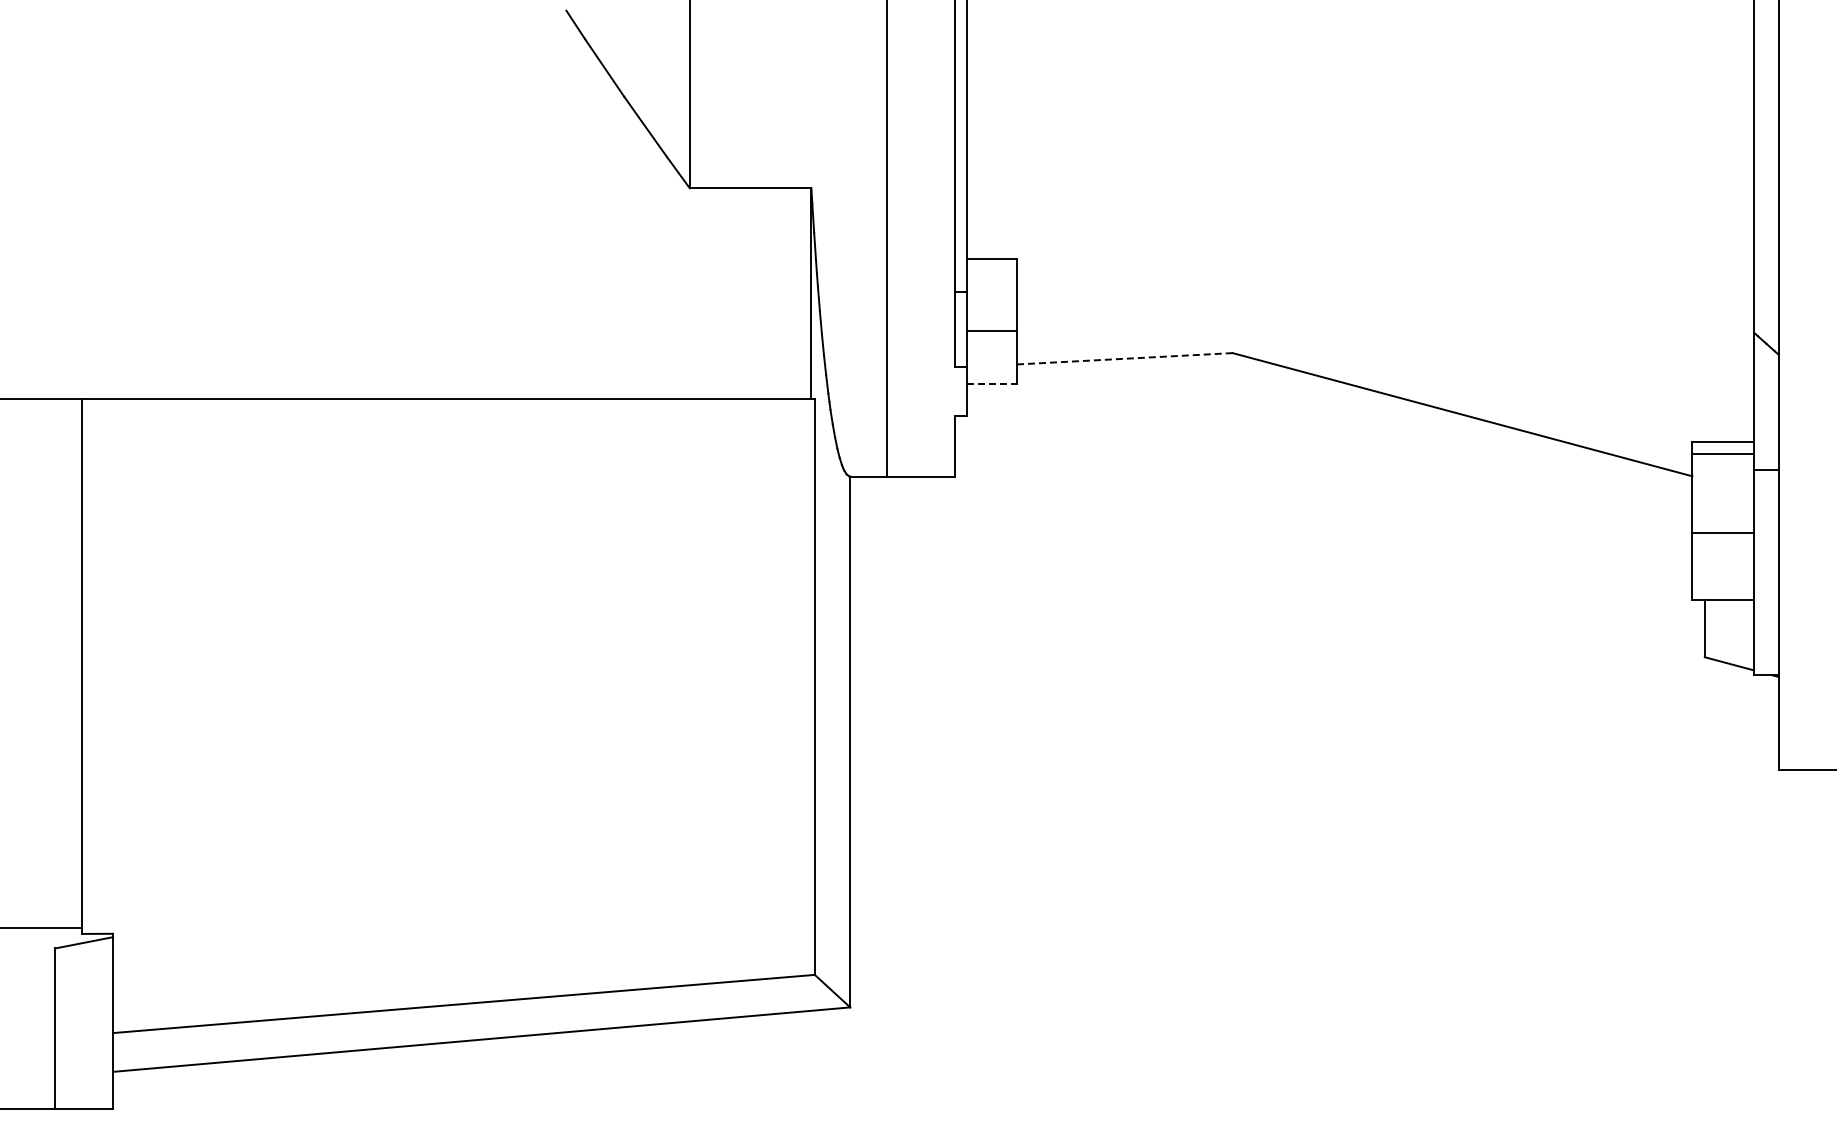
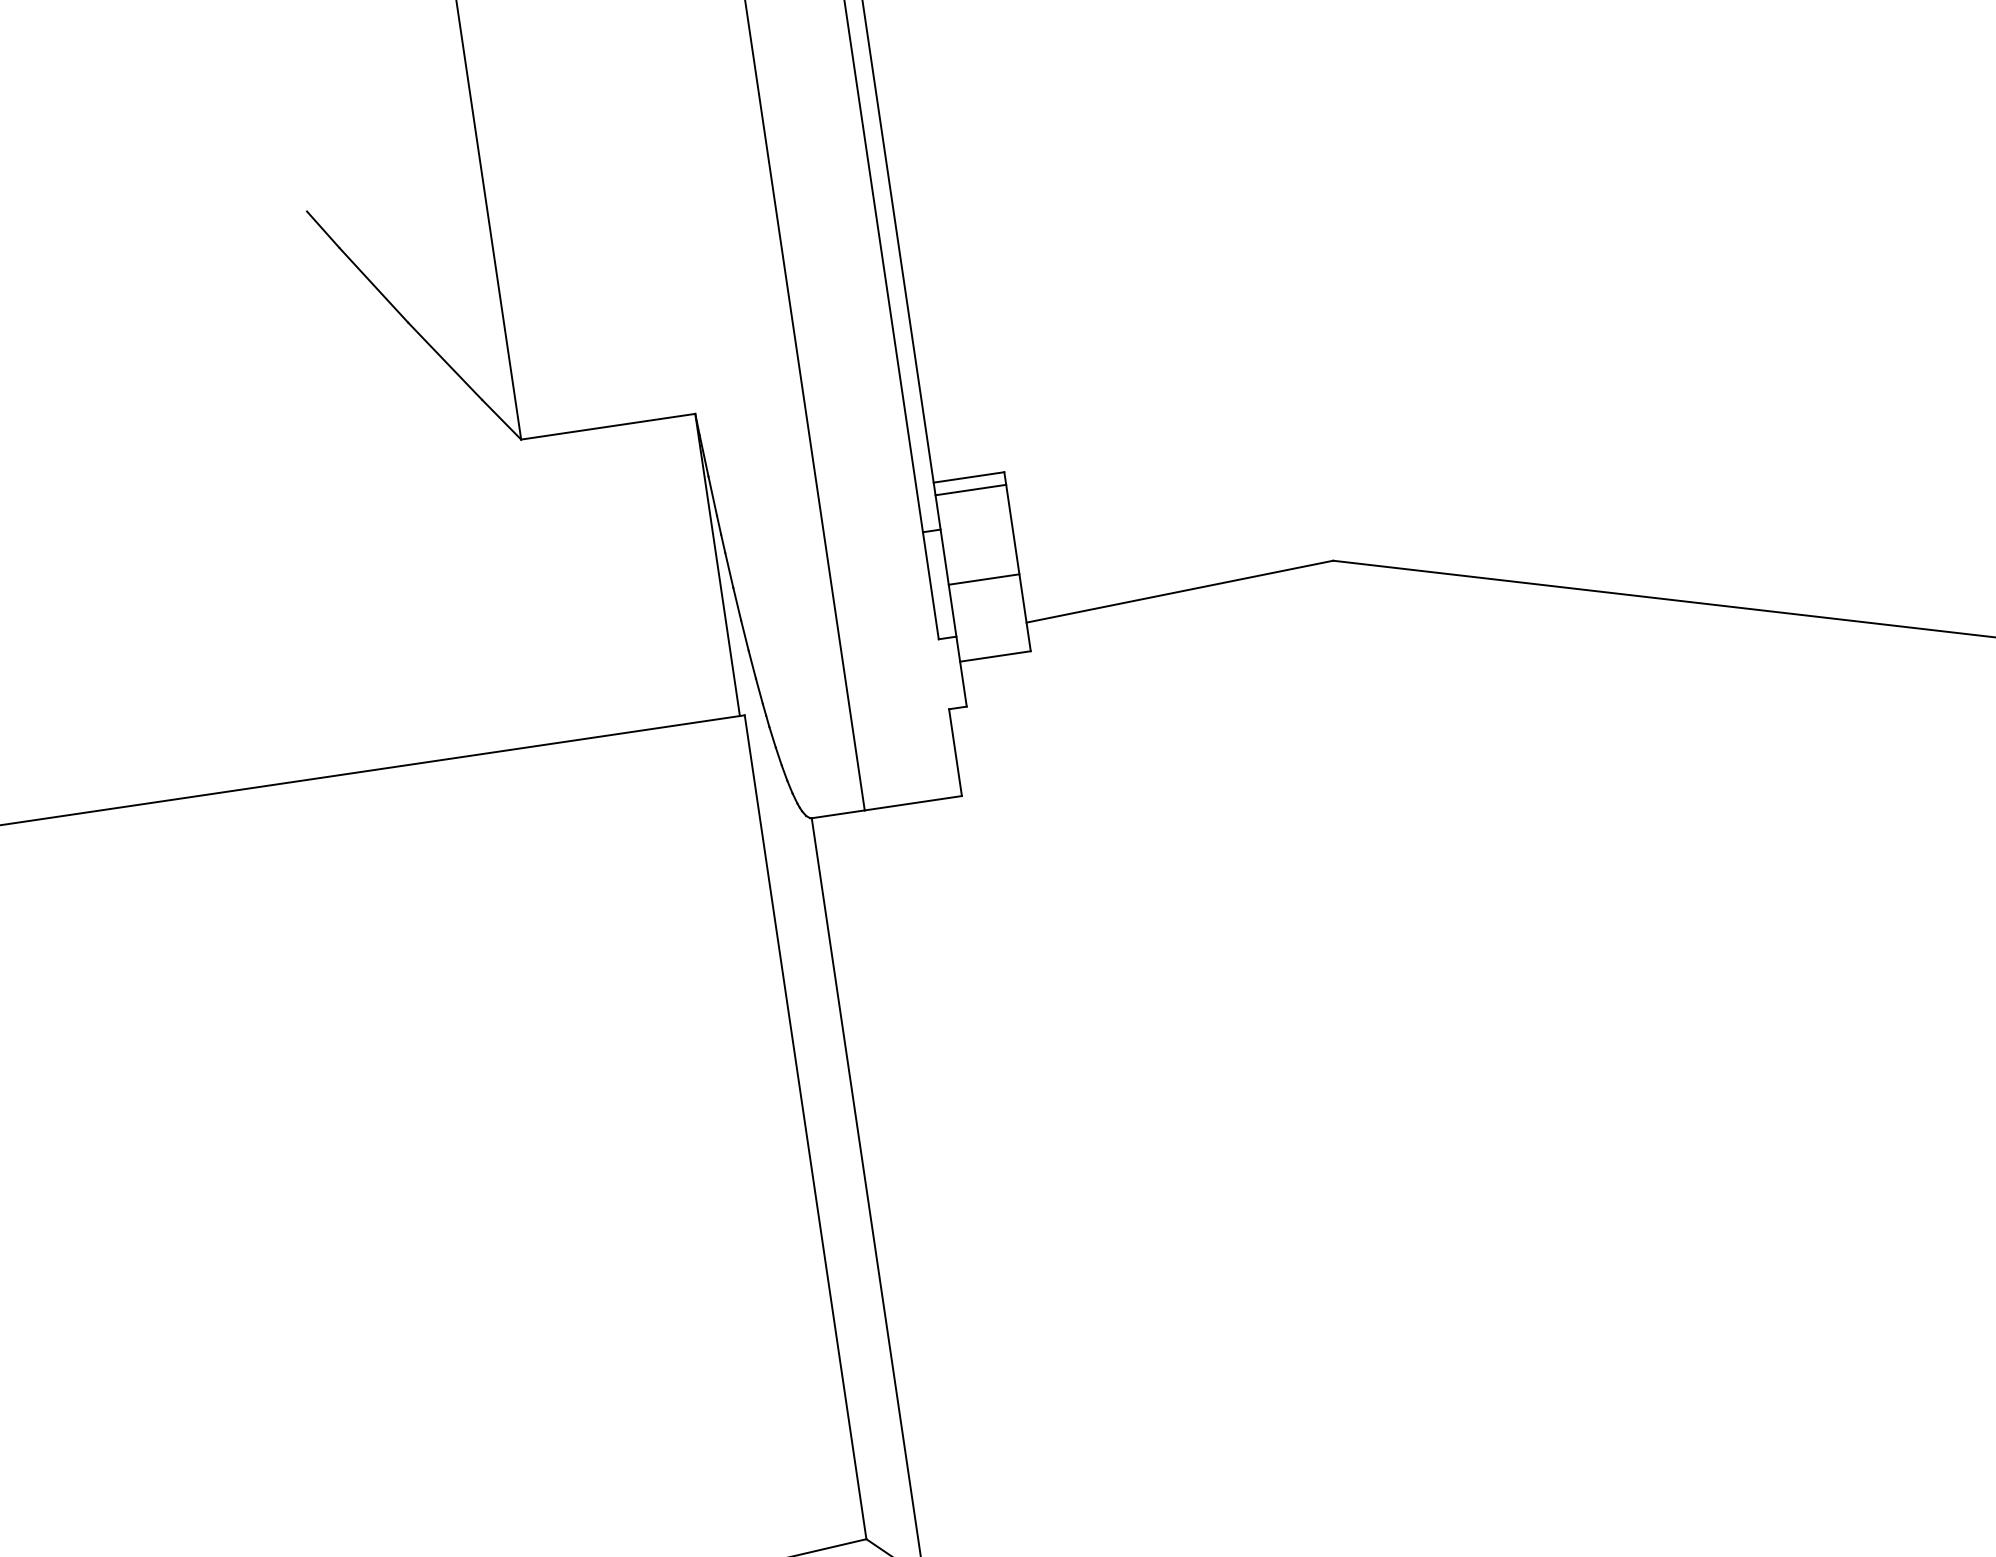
line: (991, 268) -> (969, 490), added
line: (1124, 358) -> (1179, 591), dashed -> solid
line: (992, 384) -> (995, 656), dashed -> solid

